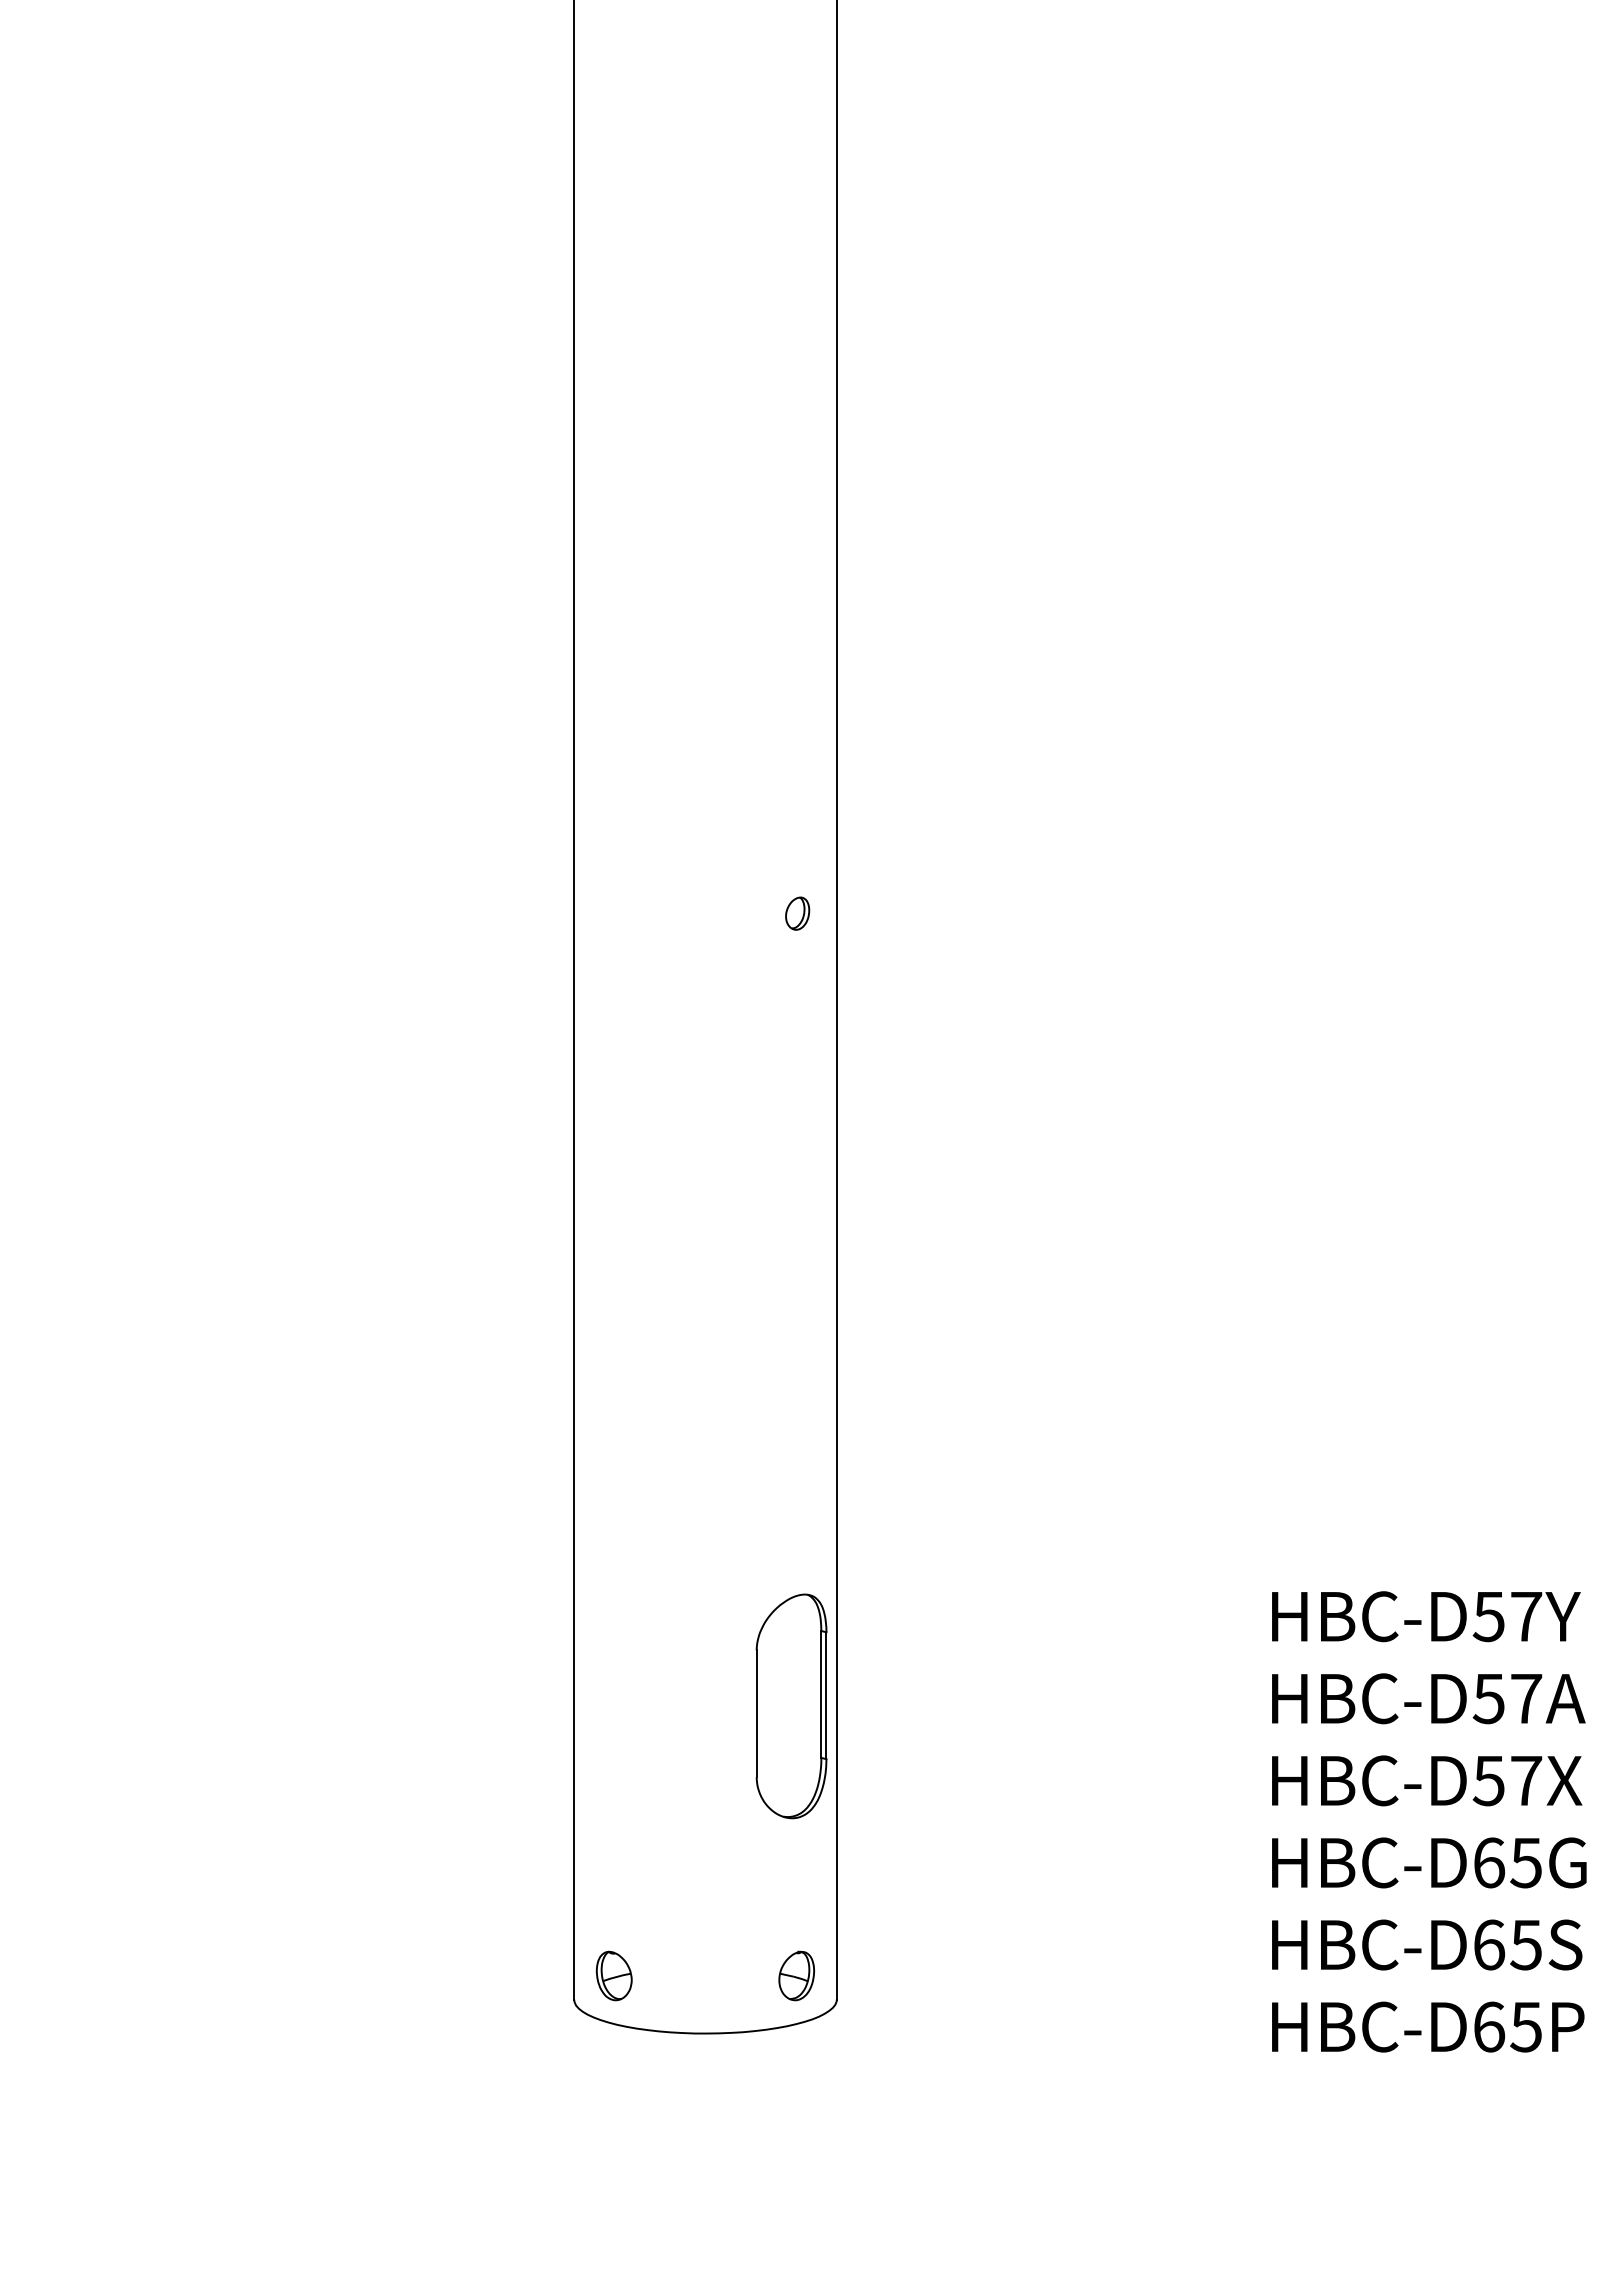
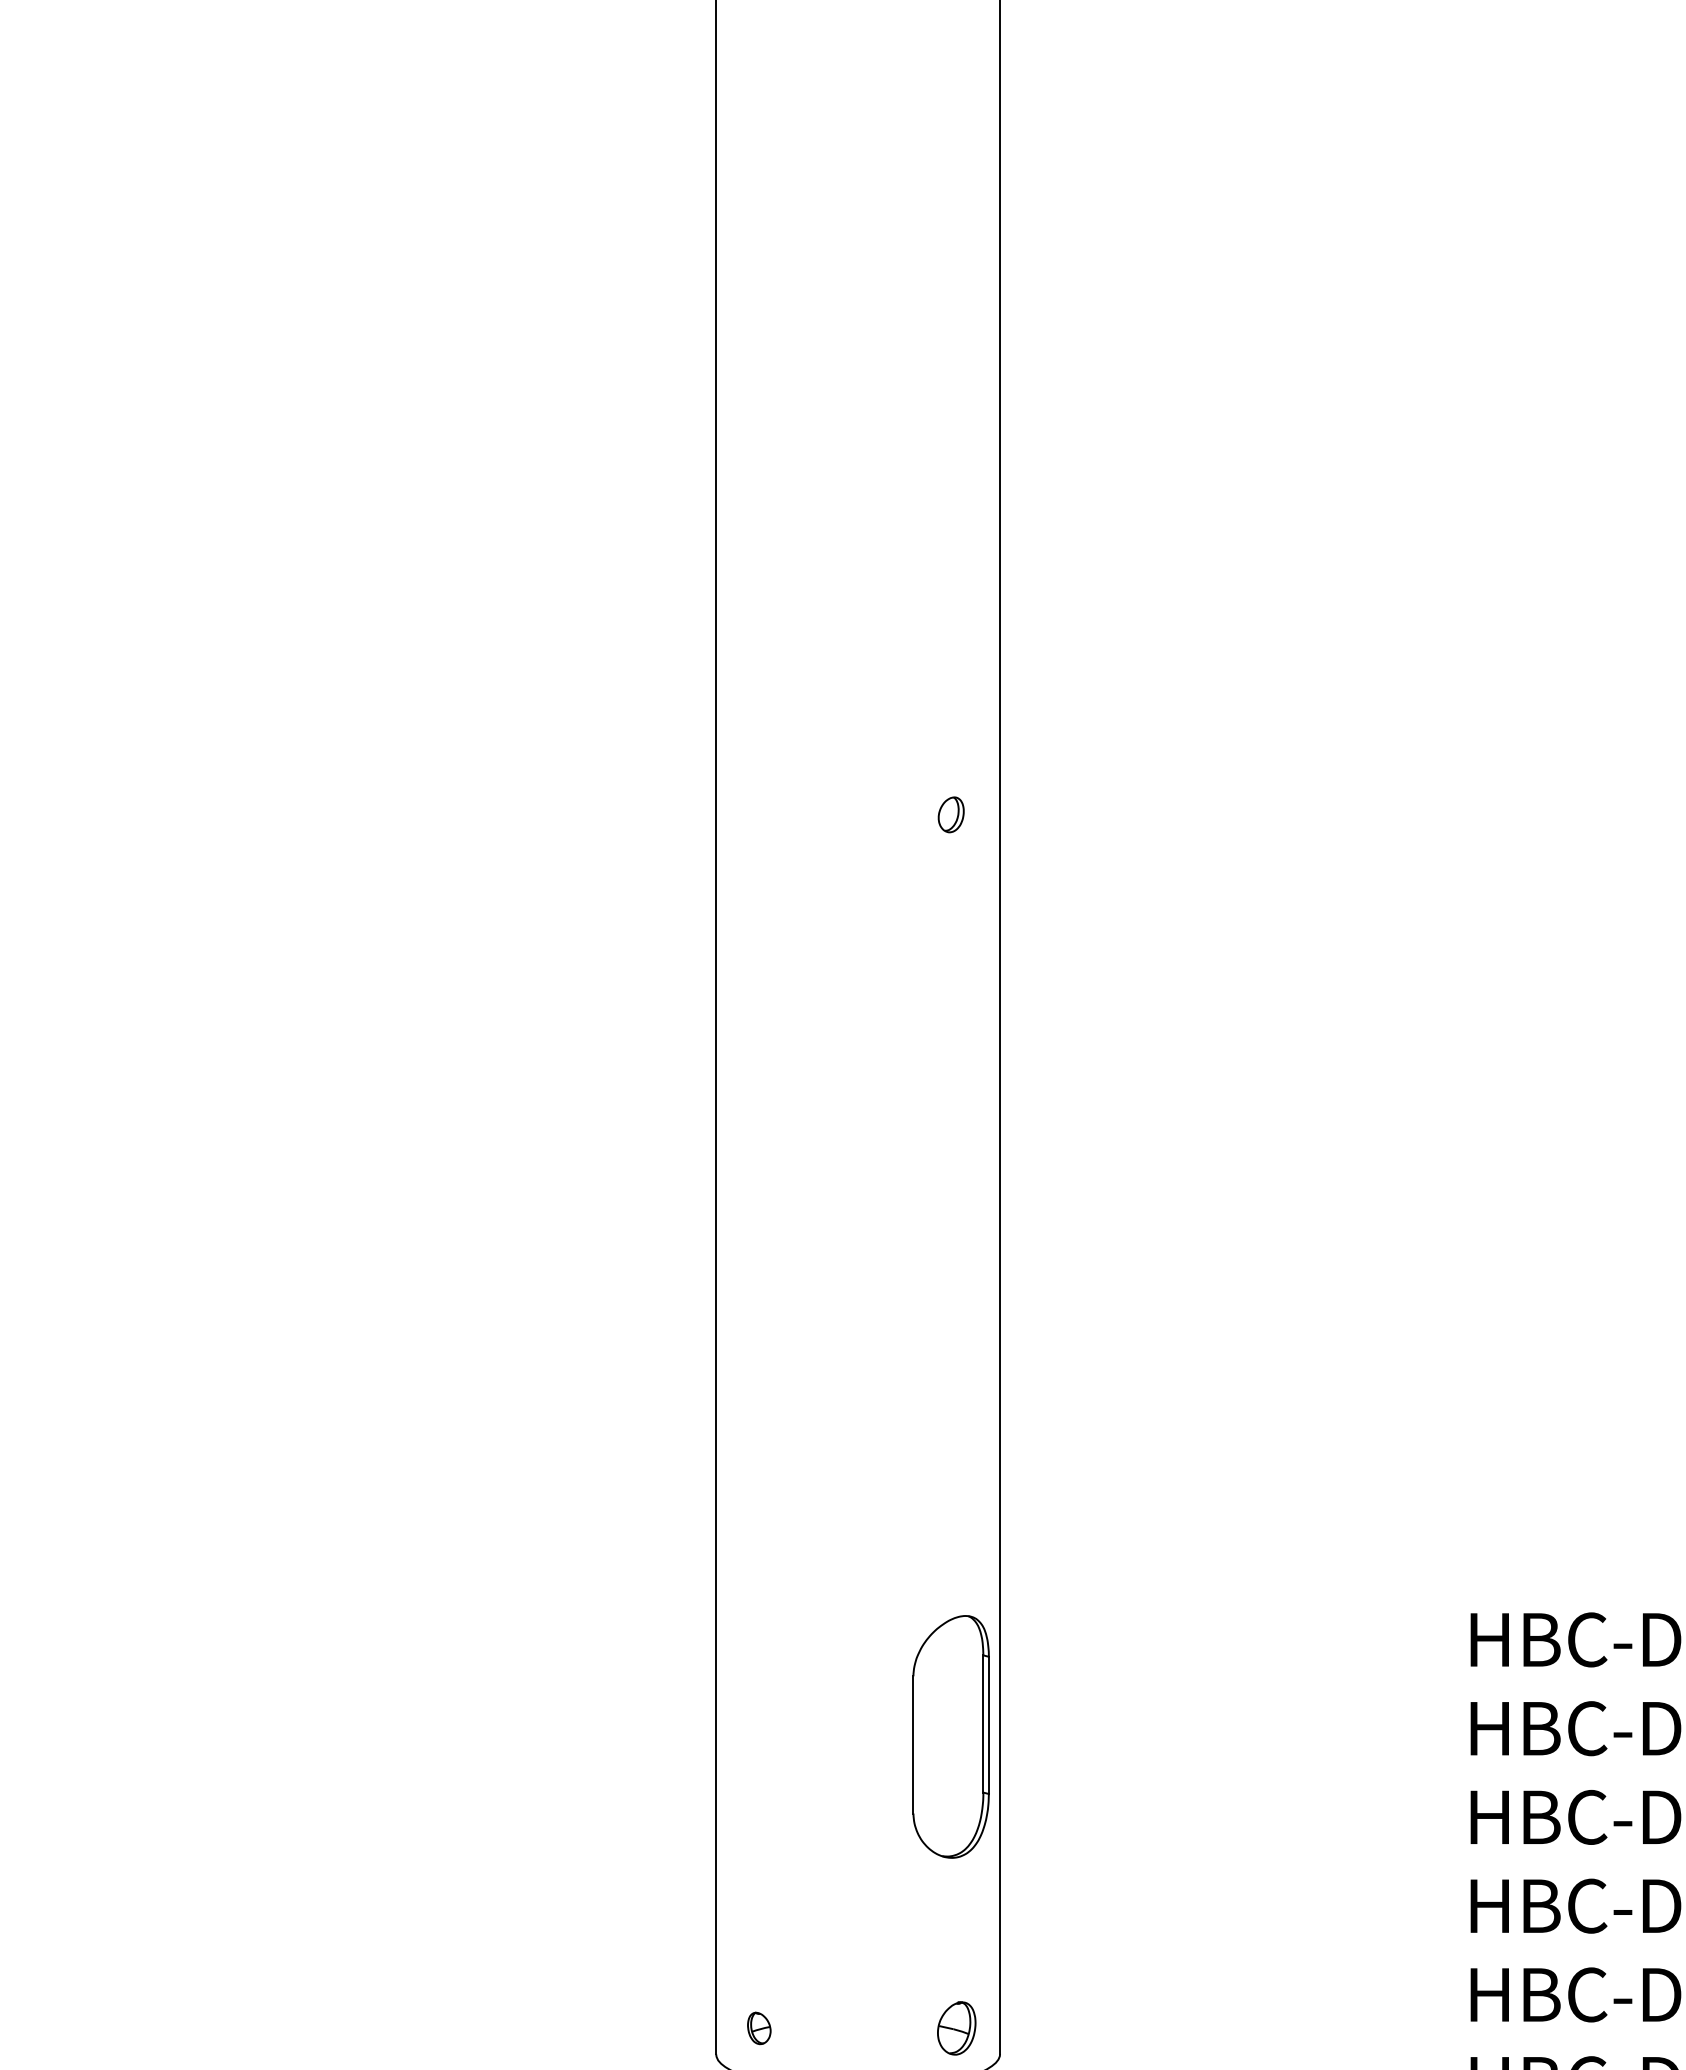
part: (797, 913) -> (951, 814), moved
part: (613, 1975) -> (758, 2027), size x0.6

